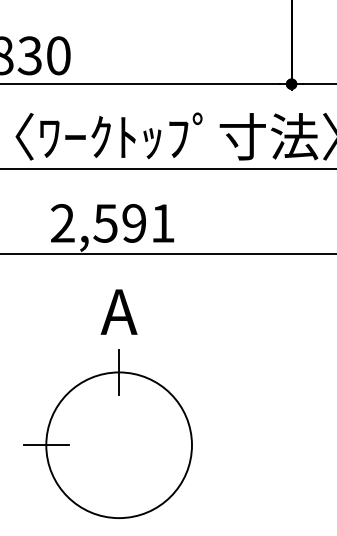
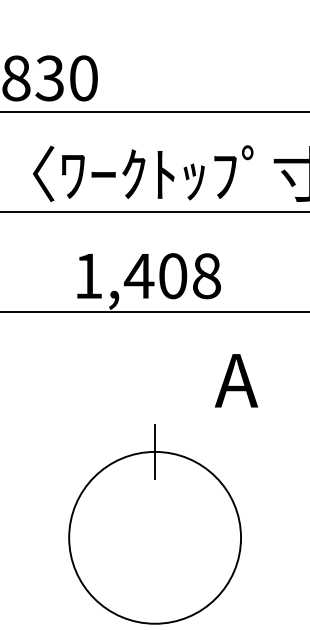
text: (112, 223) -> (147, 276), 2,591 -> 1,408
text: (118, 311) -> (235, 380), moved
line: (45, 445) -> (68, 538), removed

